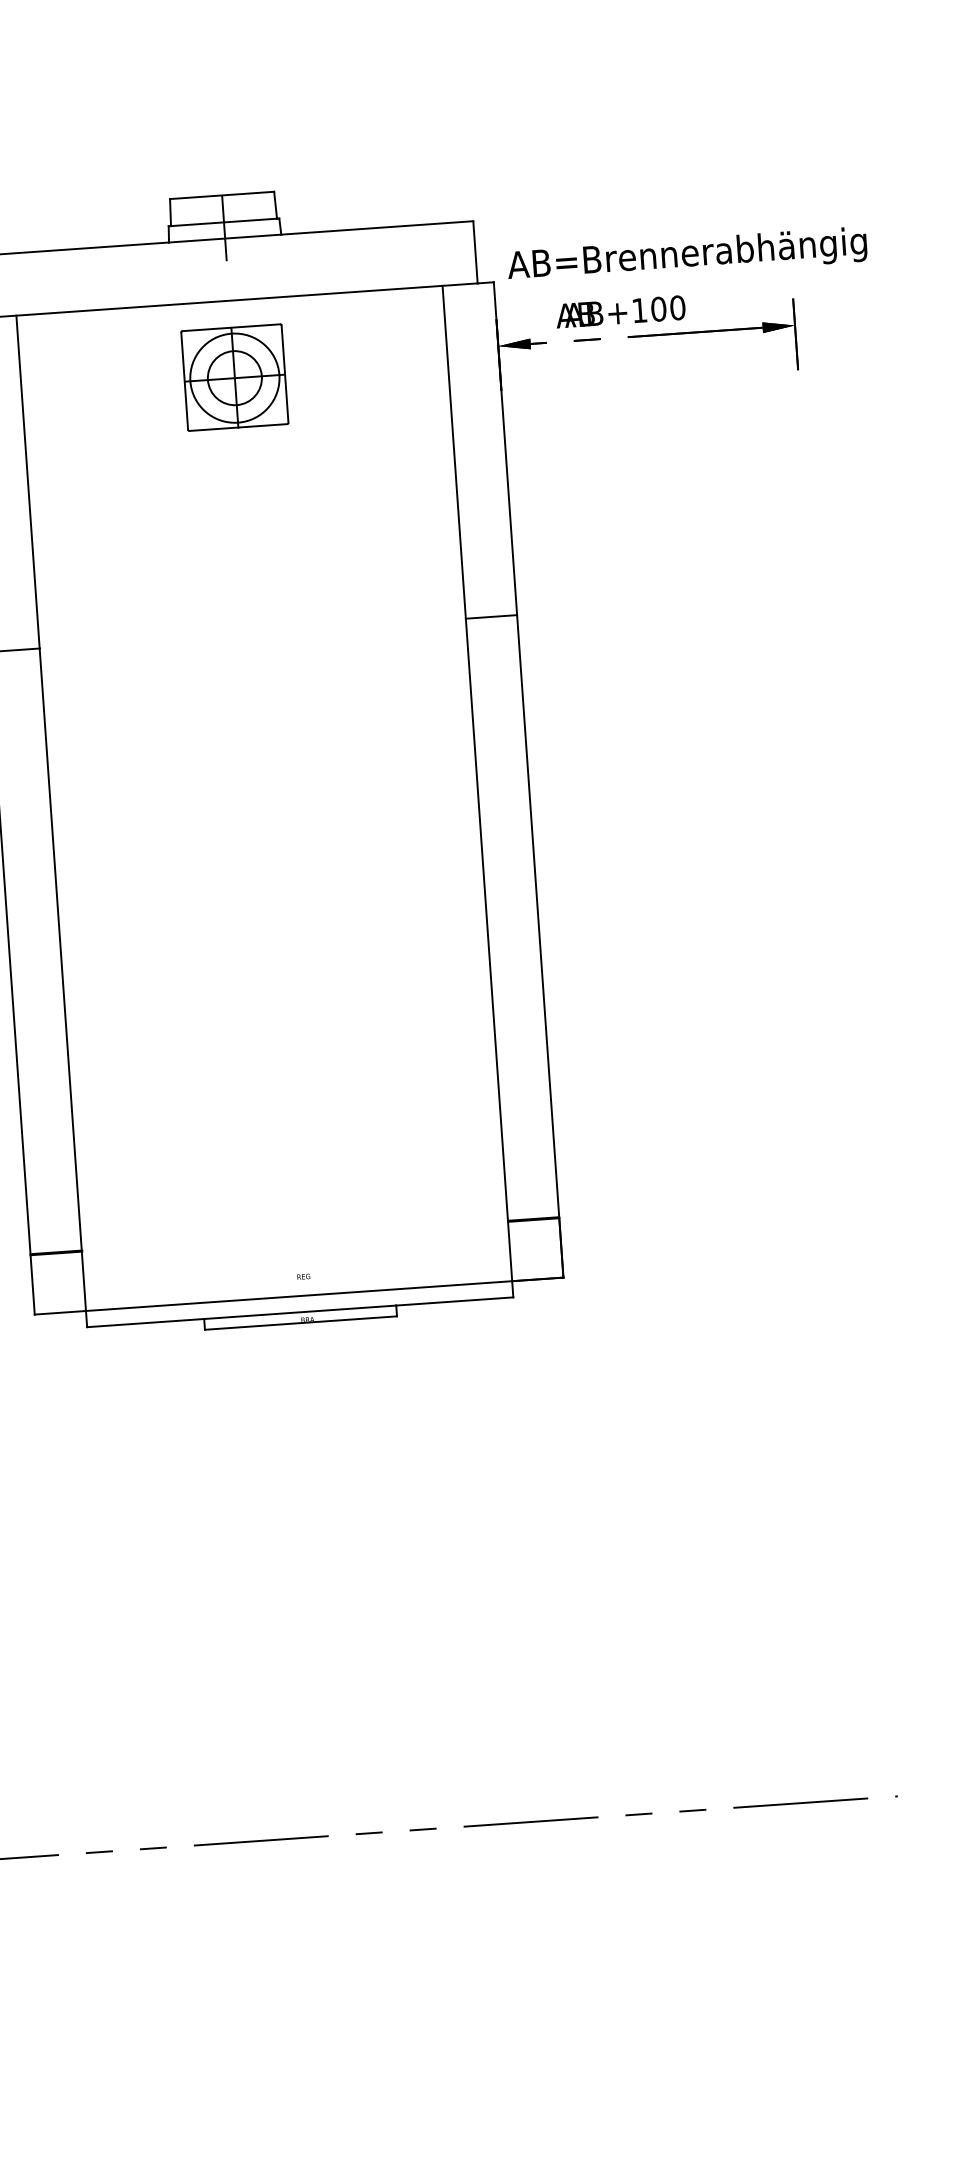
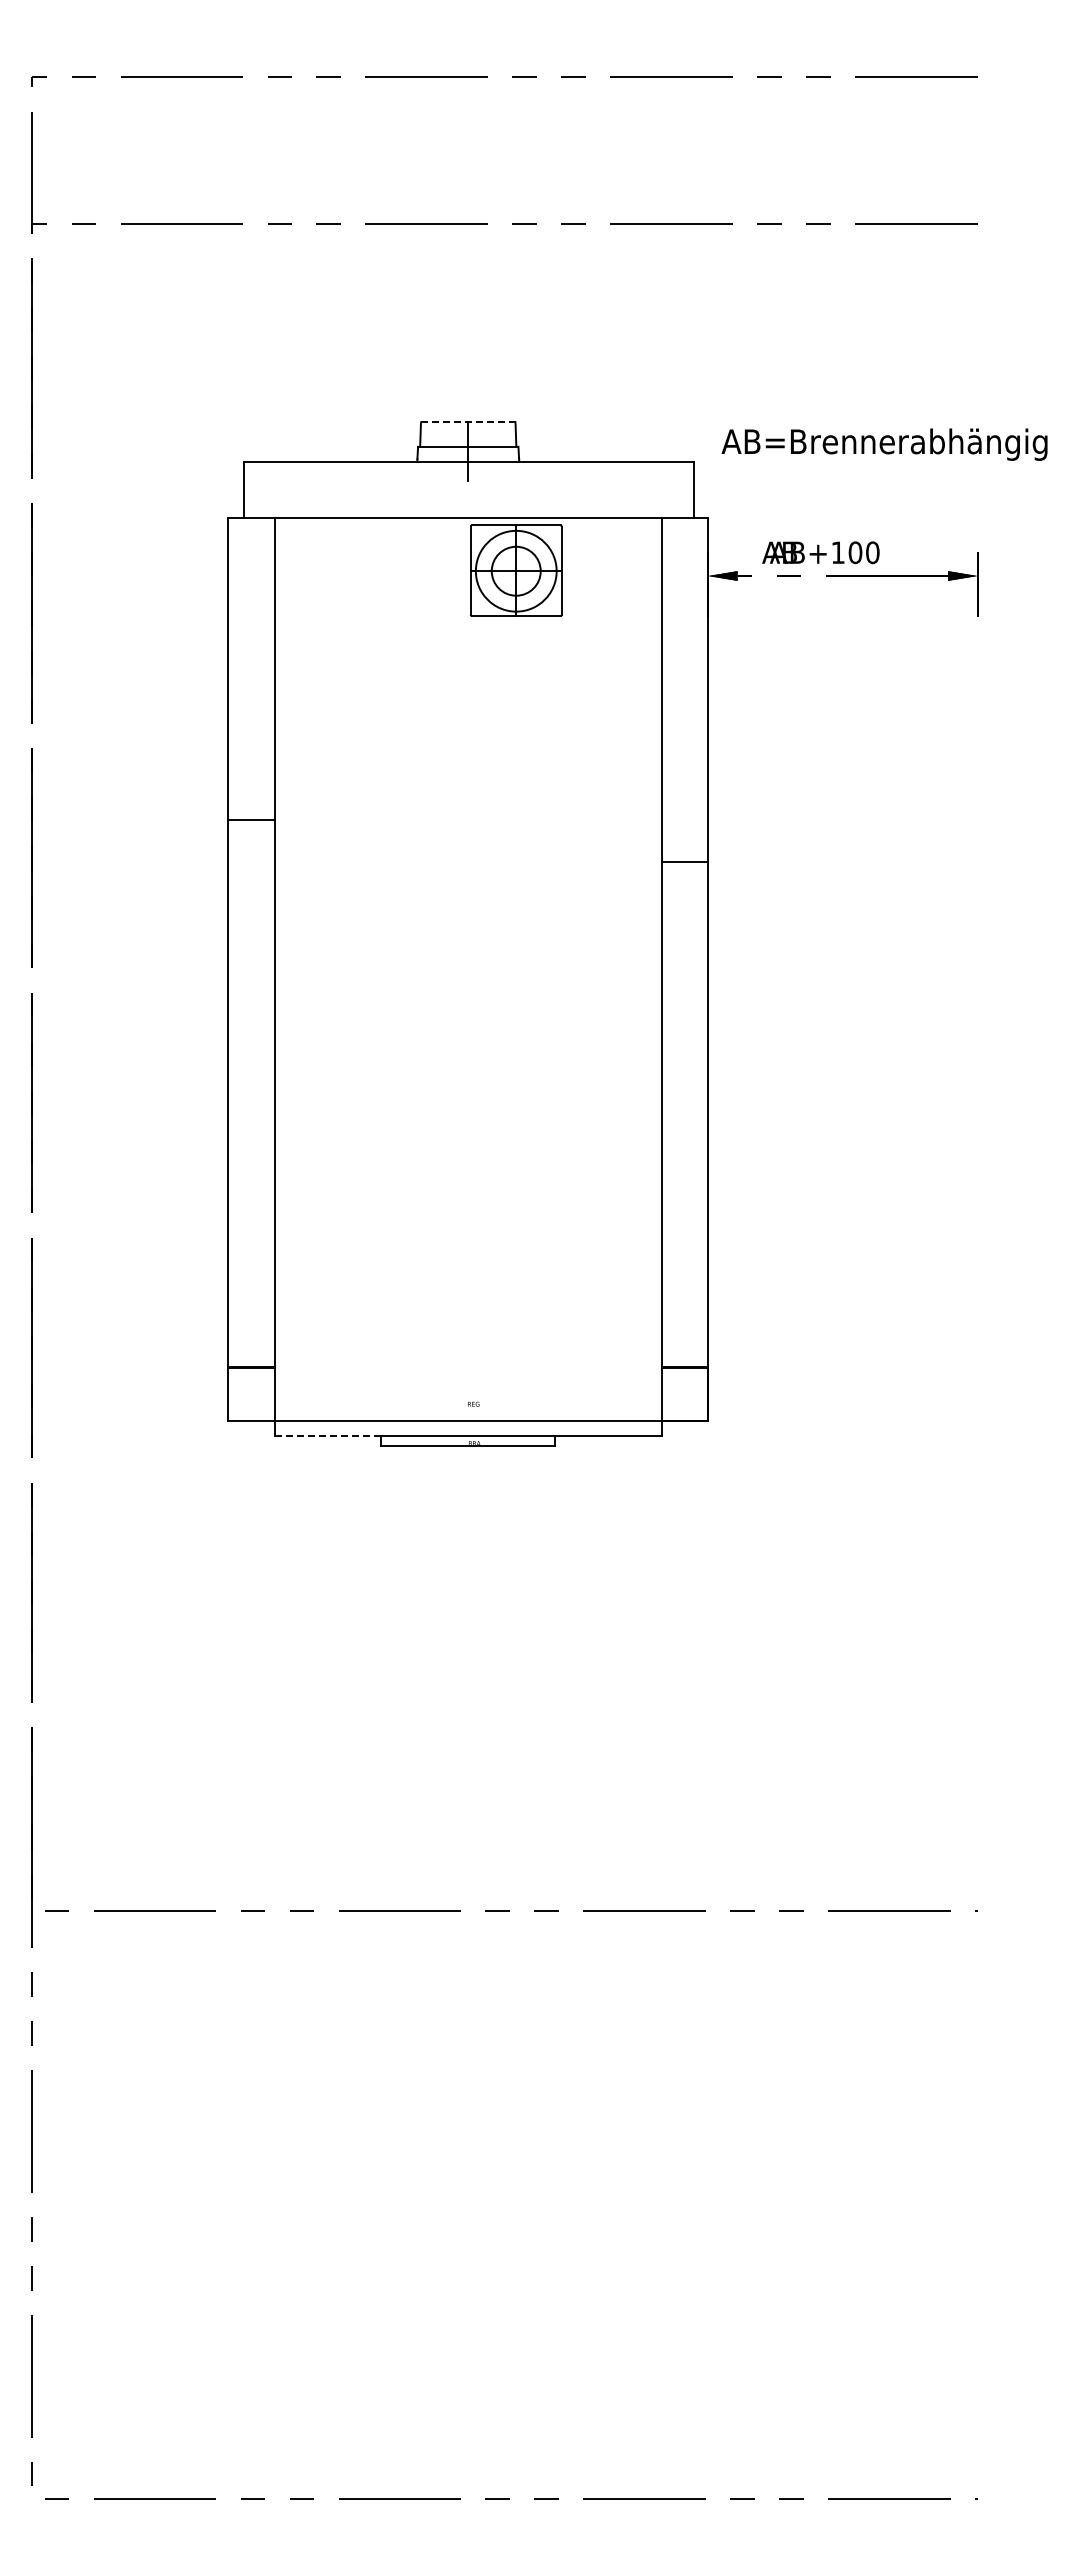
line: (221, 195) -> (467, 422), solid -> dashed
text: (687, 256) -> (884, 444), moved
part: (234, 377) -> (515, 570), moved
line: (491, 617) -> (684, 862), moved
line: (146, 1323) -> (328, 1436), solid -> dashed

